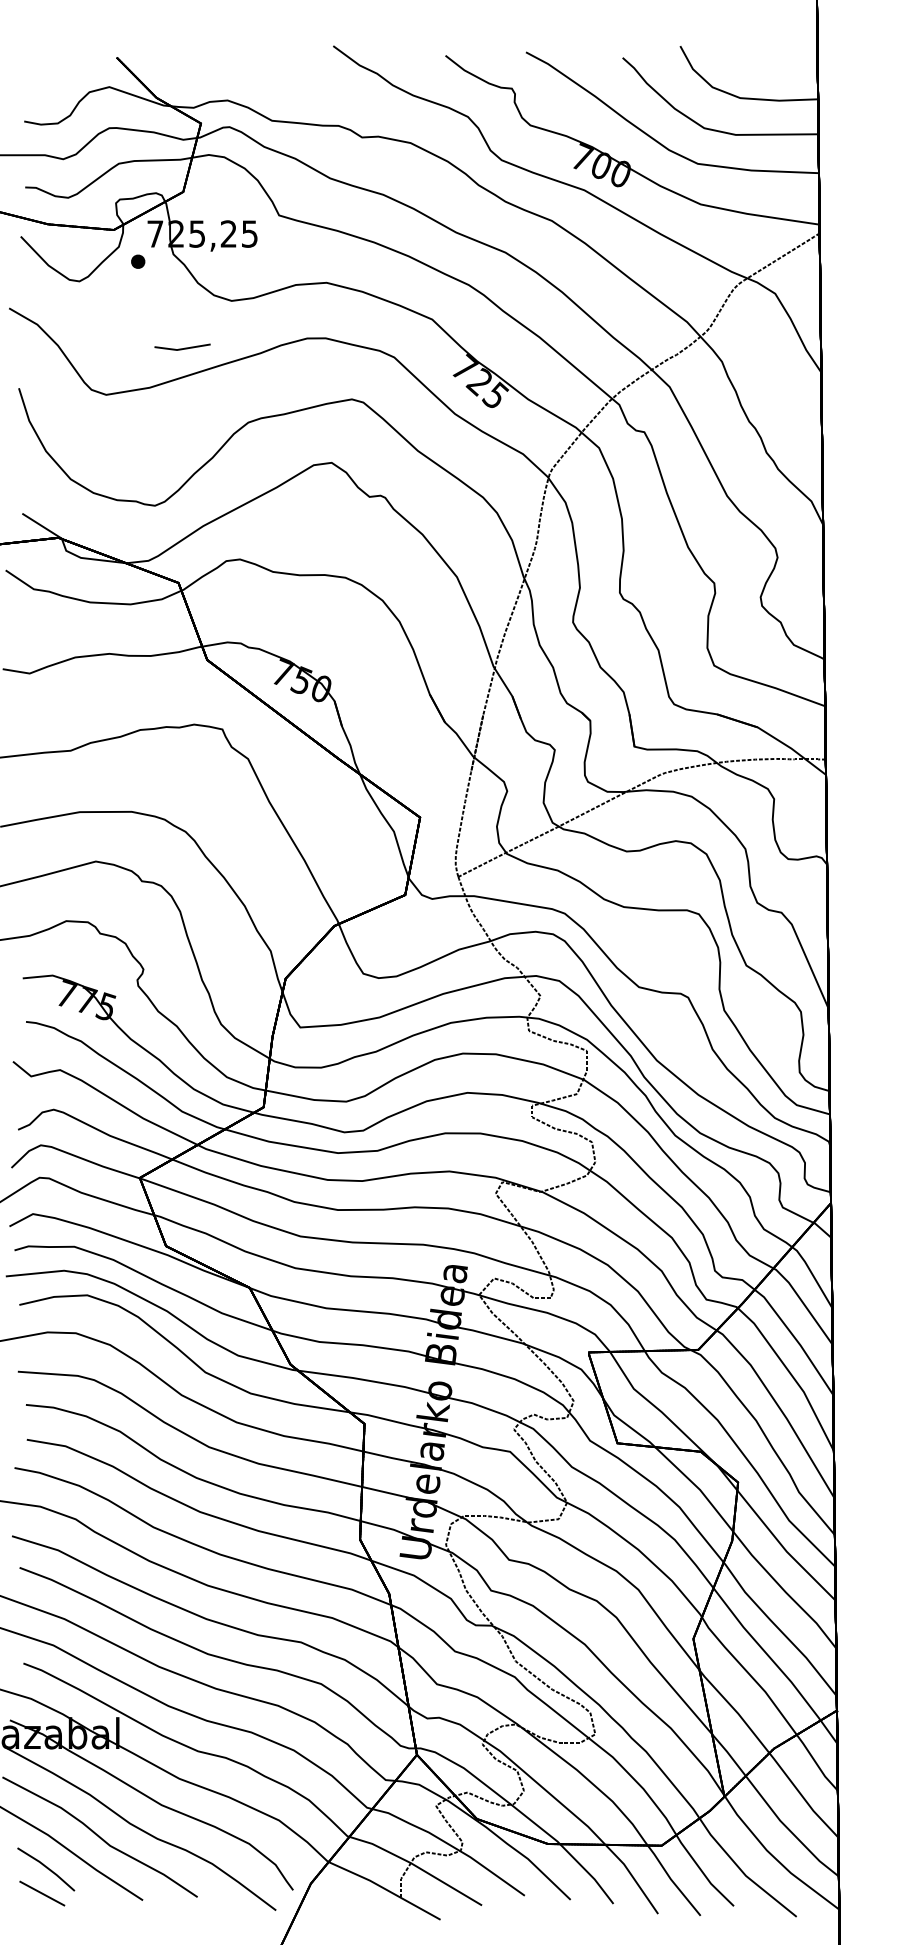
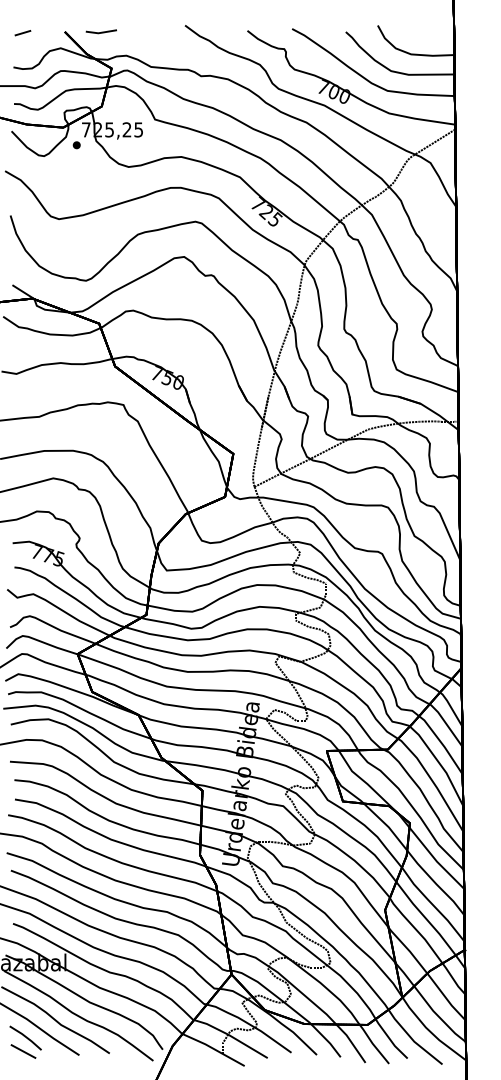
line: (40, 60) -> (22, 33), added
line: (182, 346) -> (101, 31), moved

